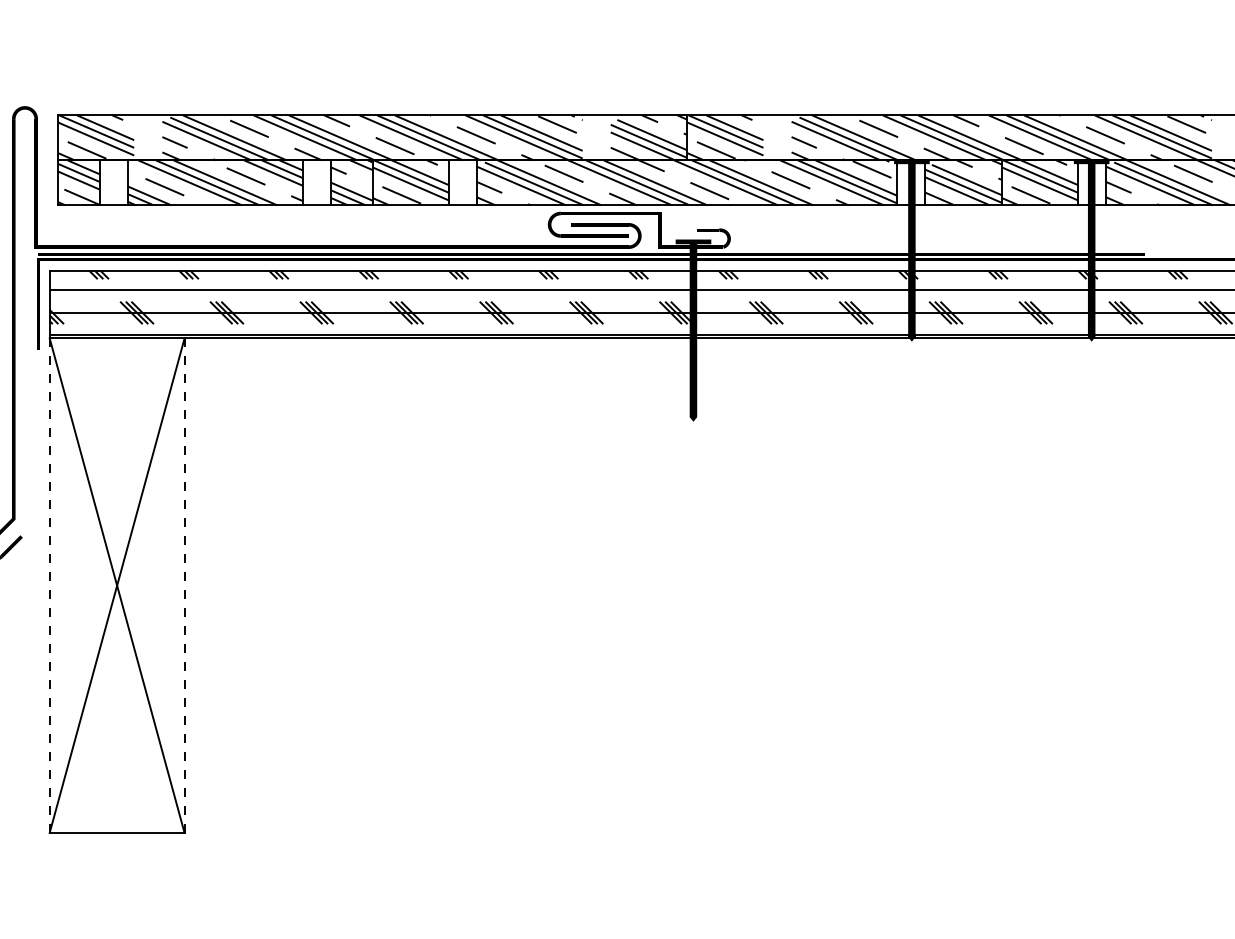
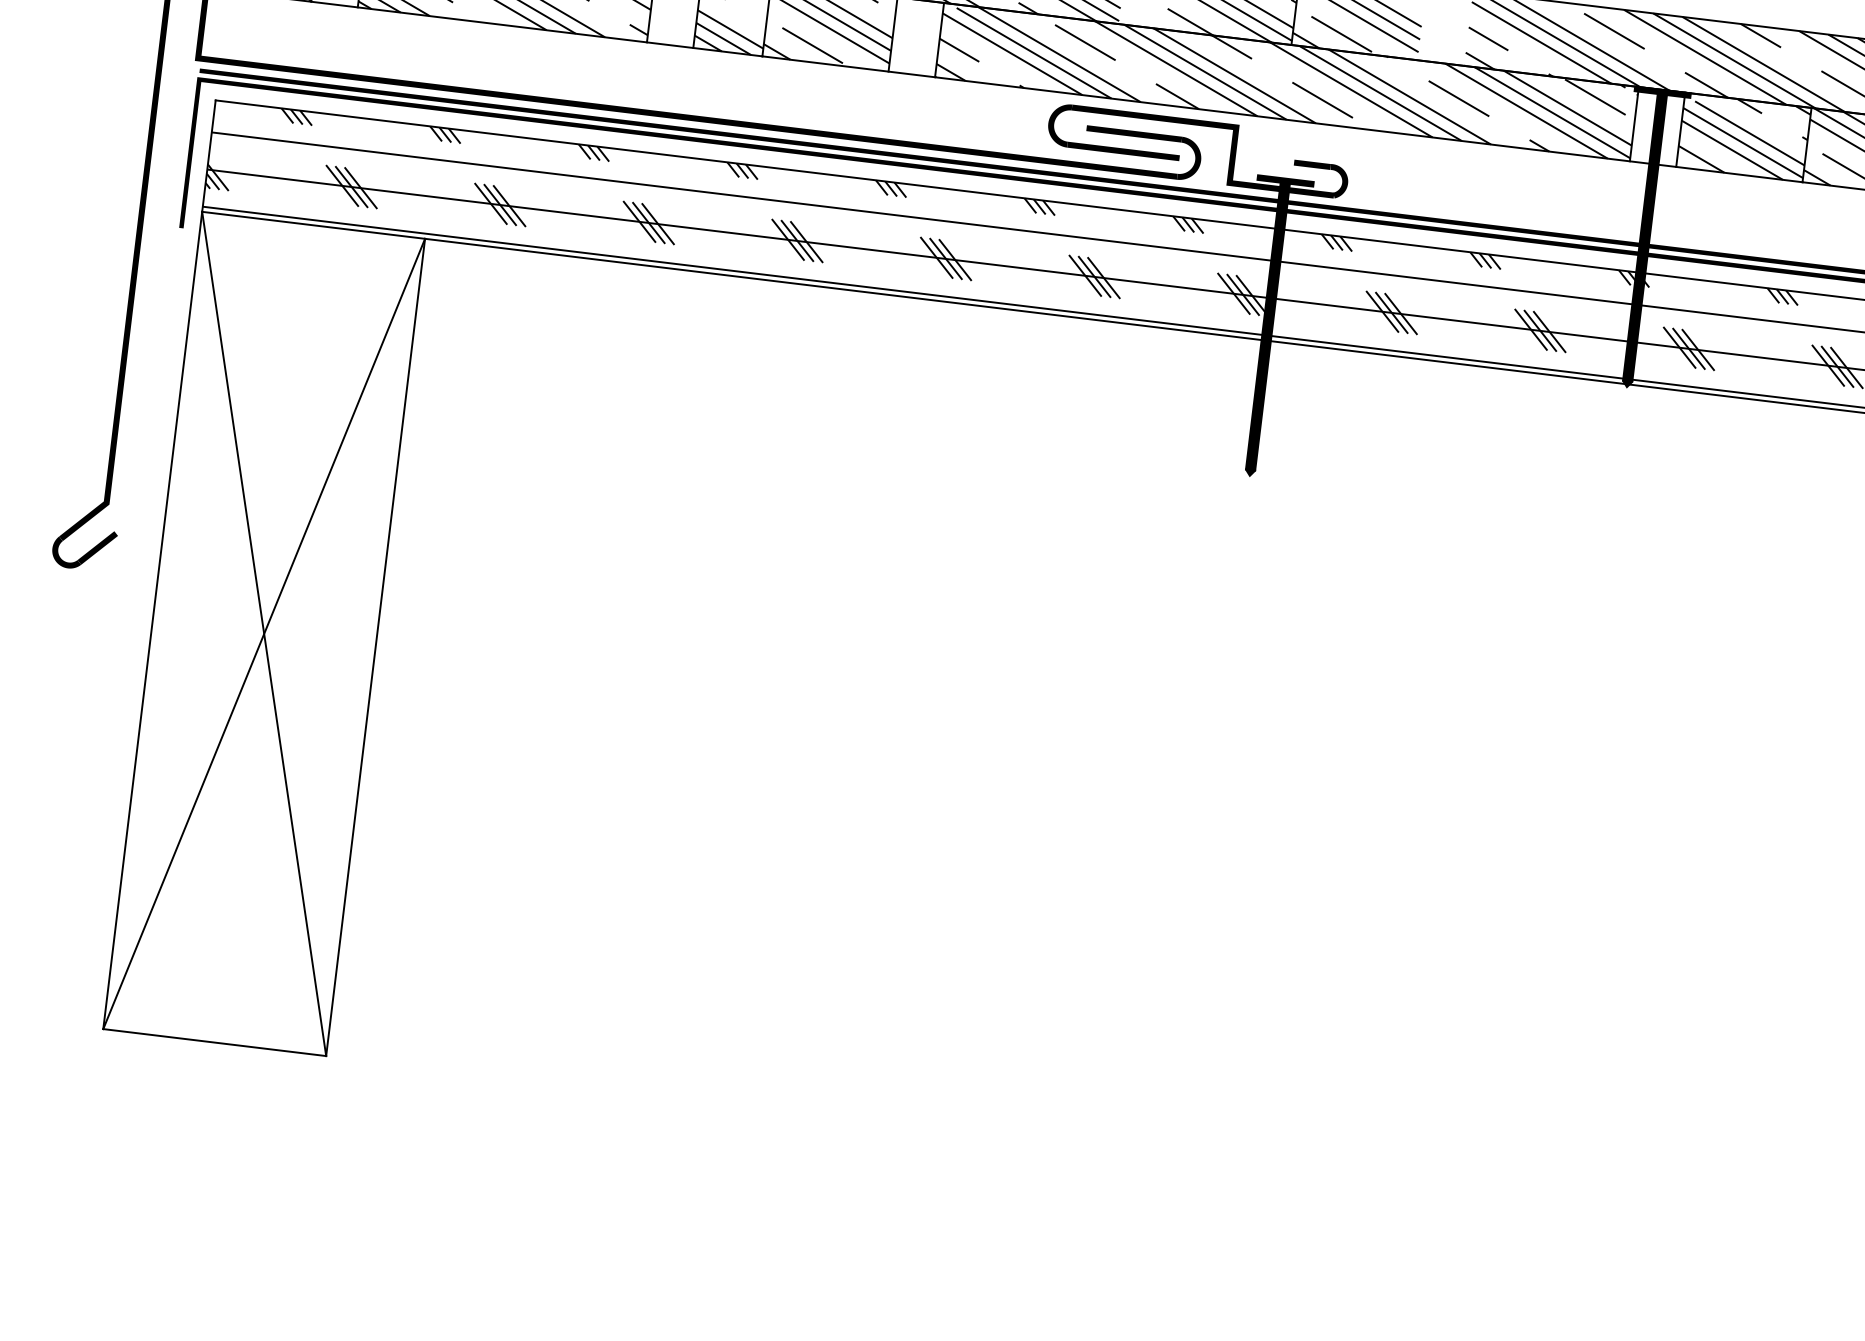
line: (49, 586) -> (152, 621), dashed -> solid
line: (184, 586) -> (375, 648), dashed -> solid

